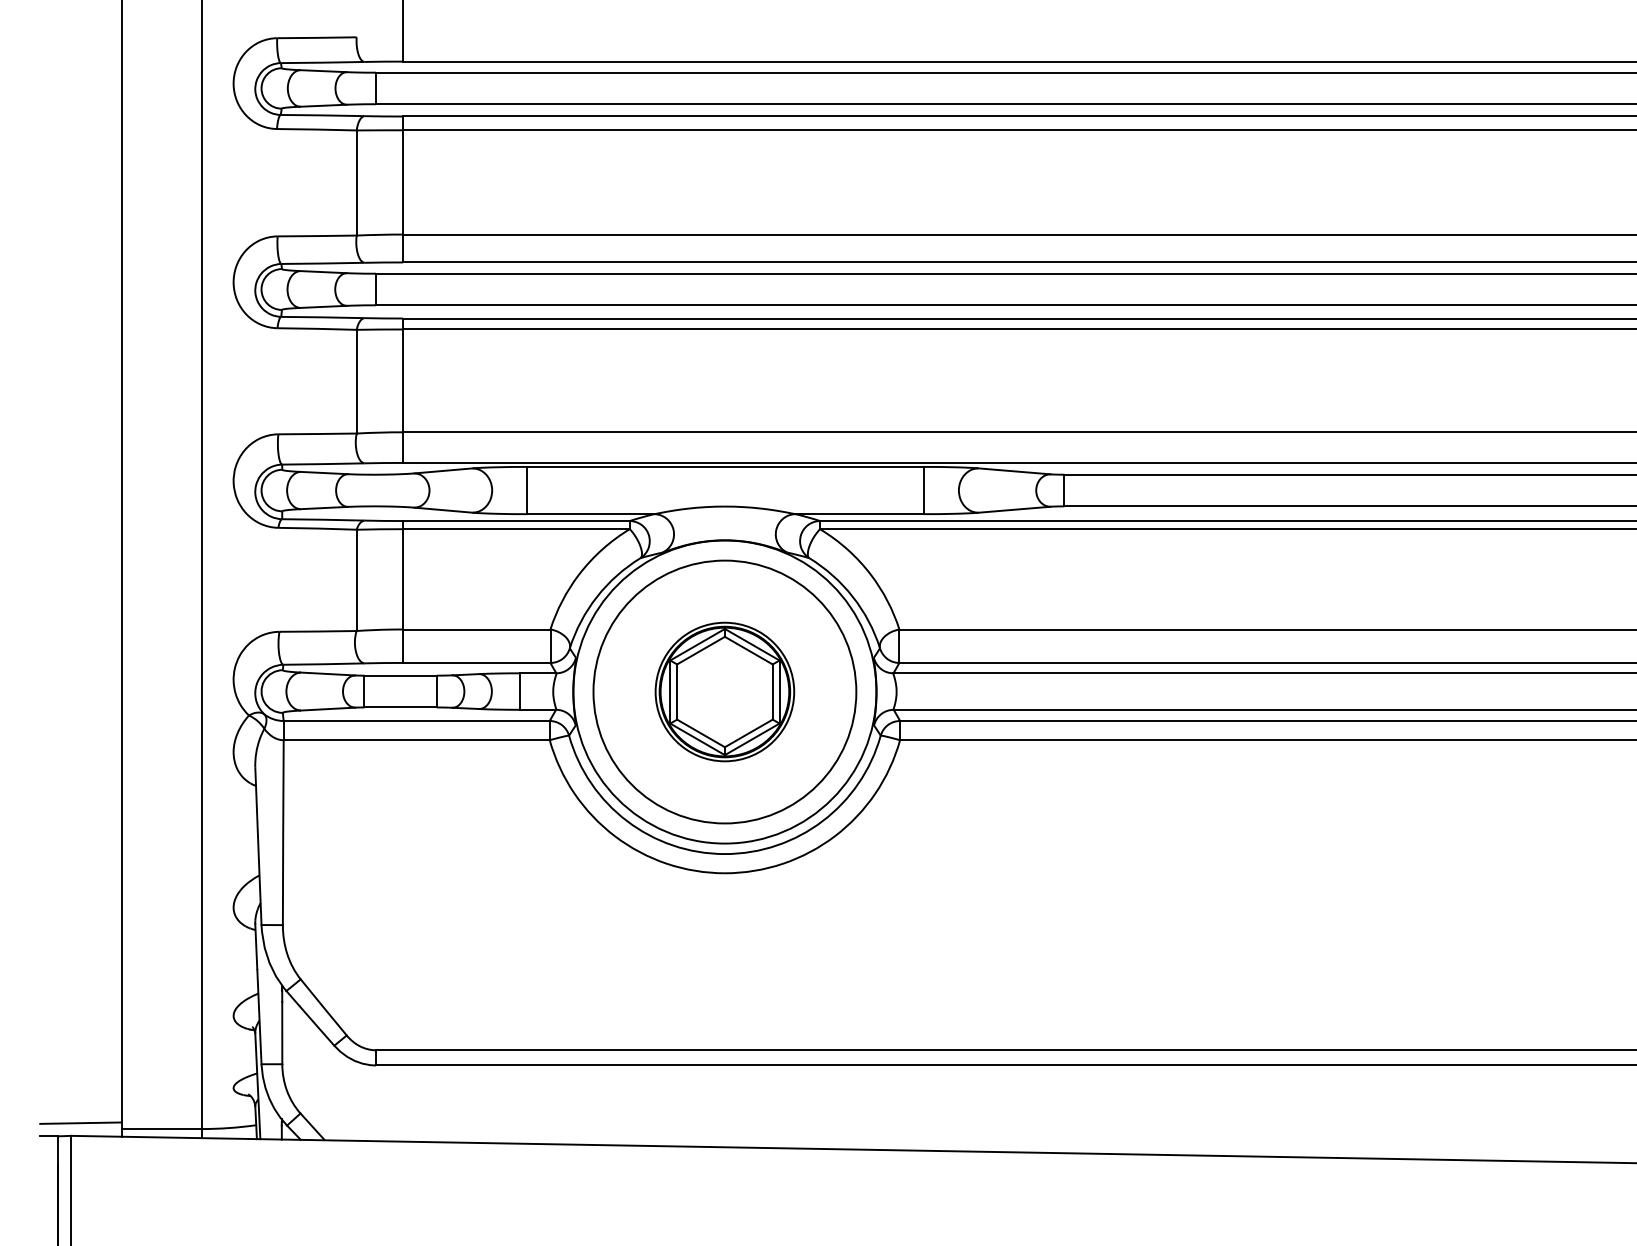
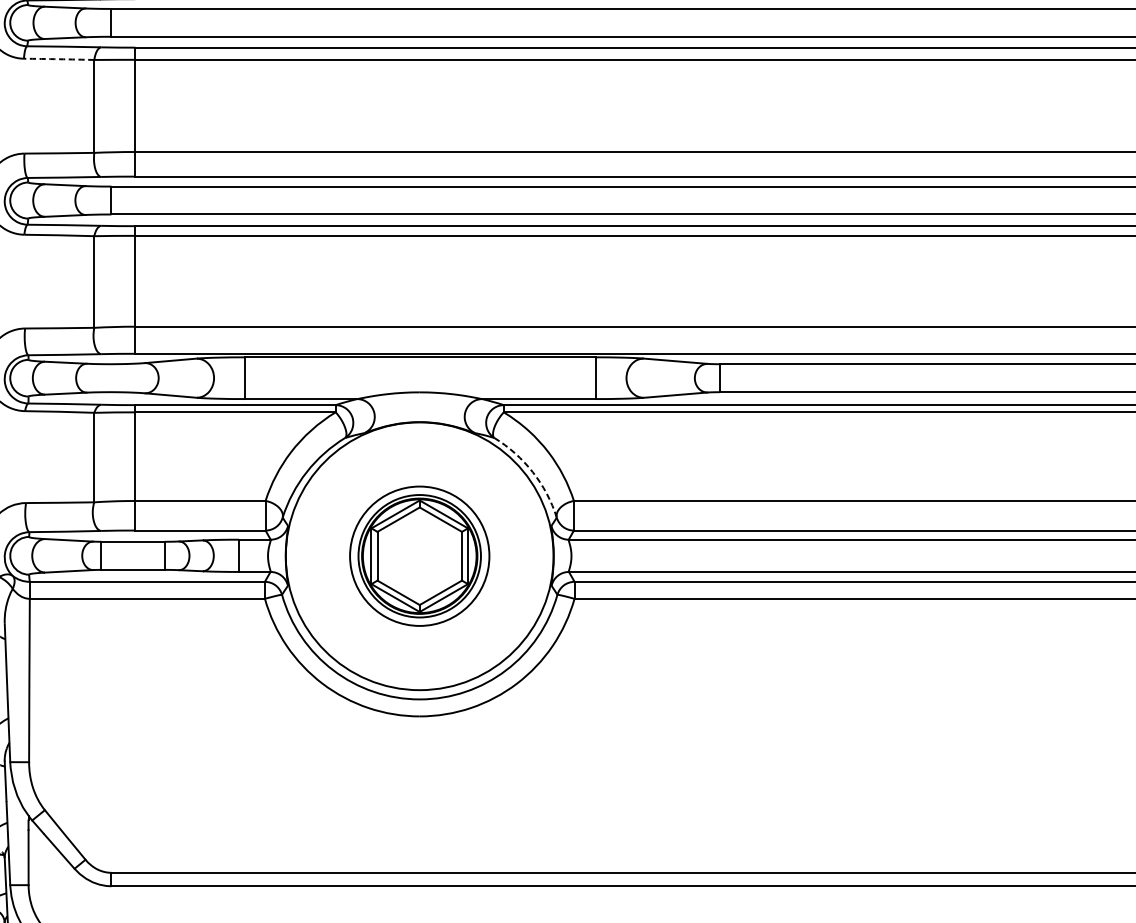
arc: (316, 129) -> (58, 59), solid -> dashed
arc: (852, 596) -> (532, 471), solid -> dashed
circle: (724, 691) -> (419, 555), size x0.6

